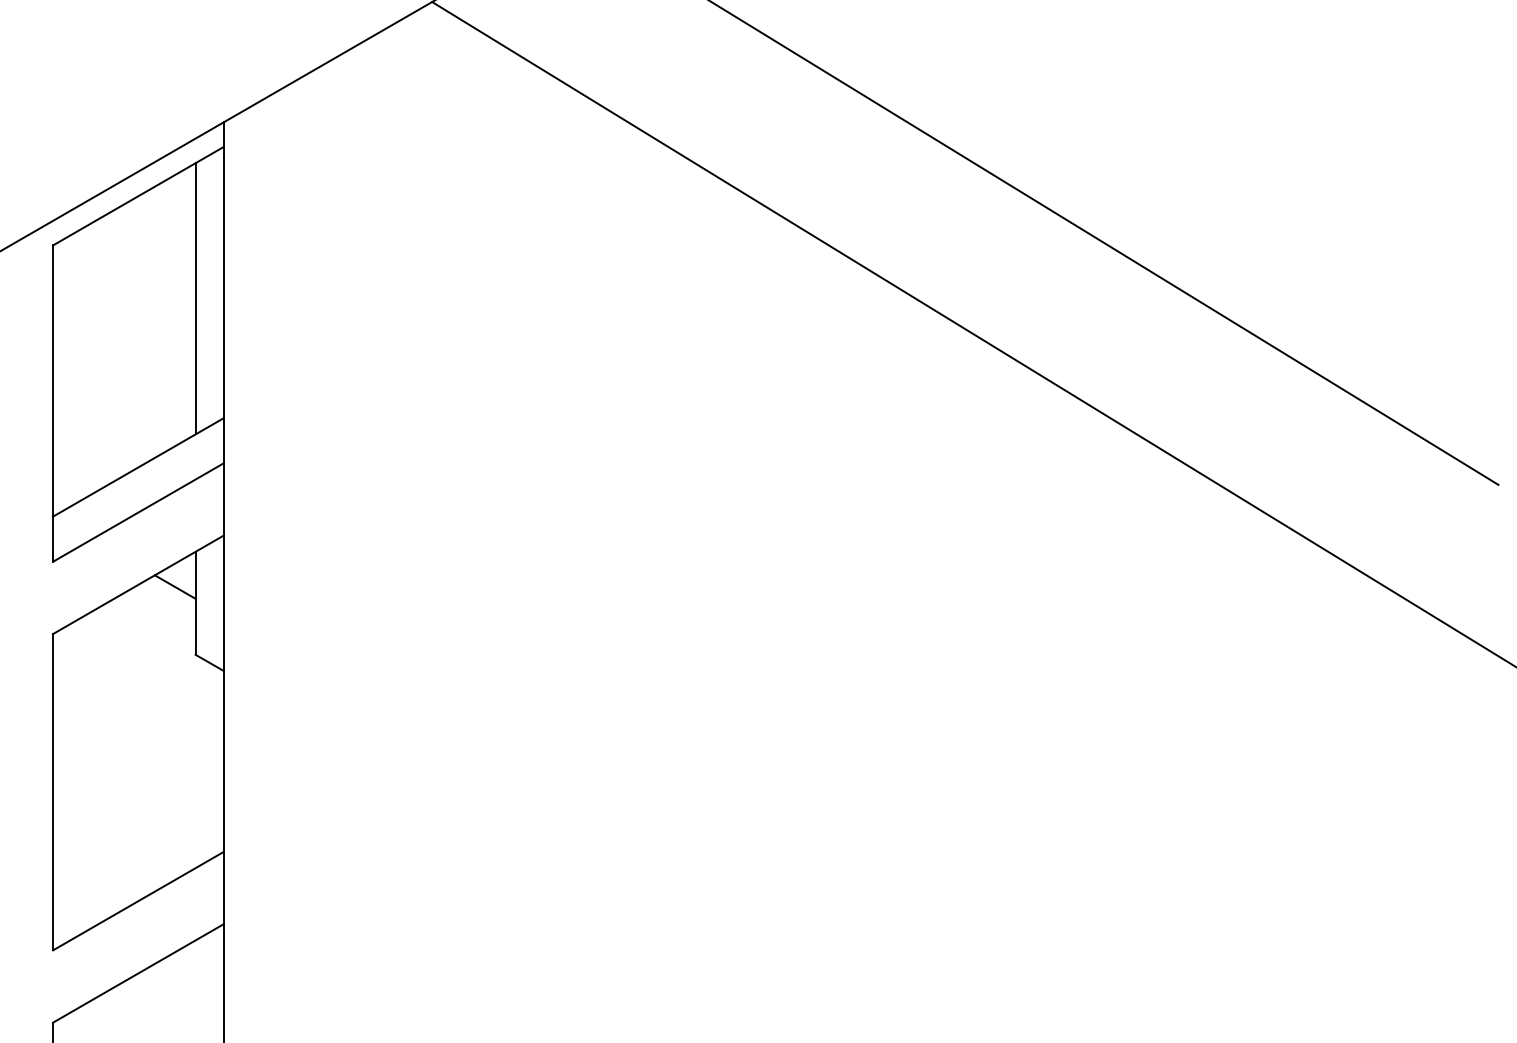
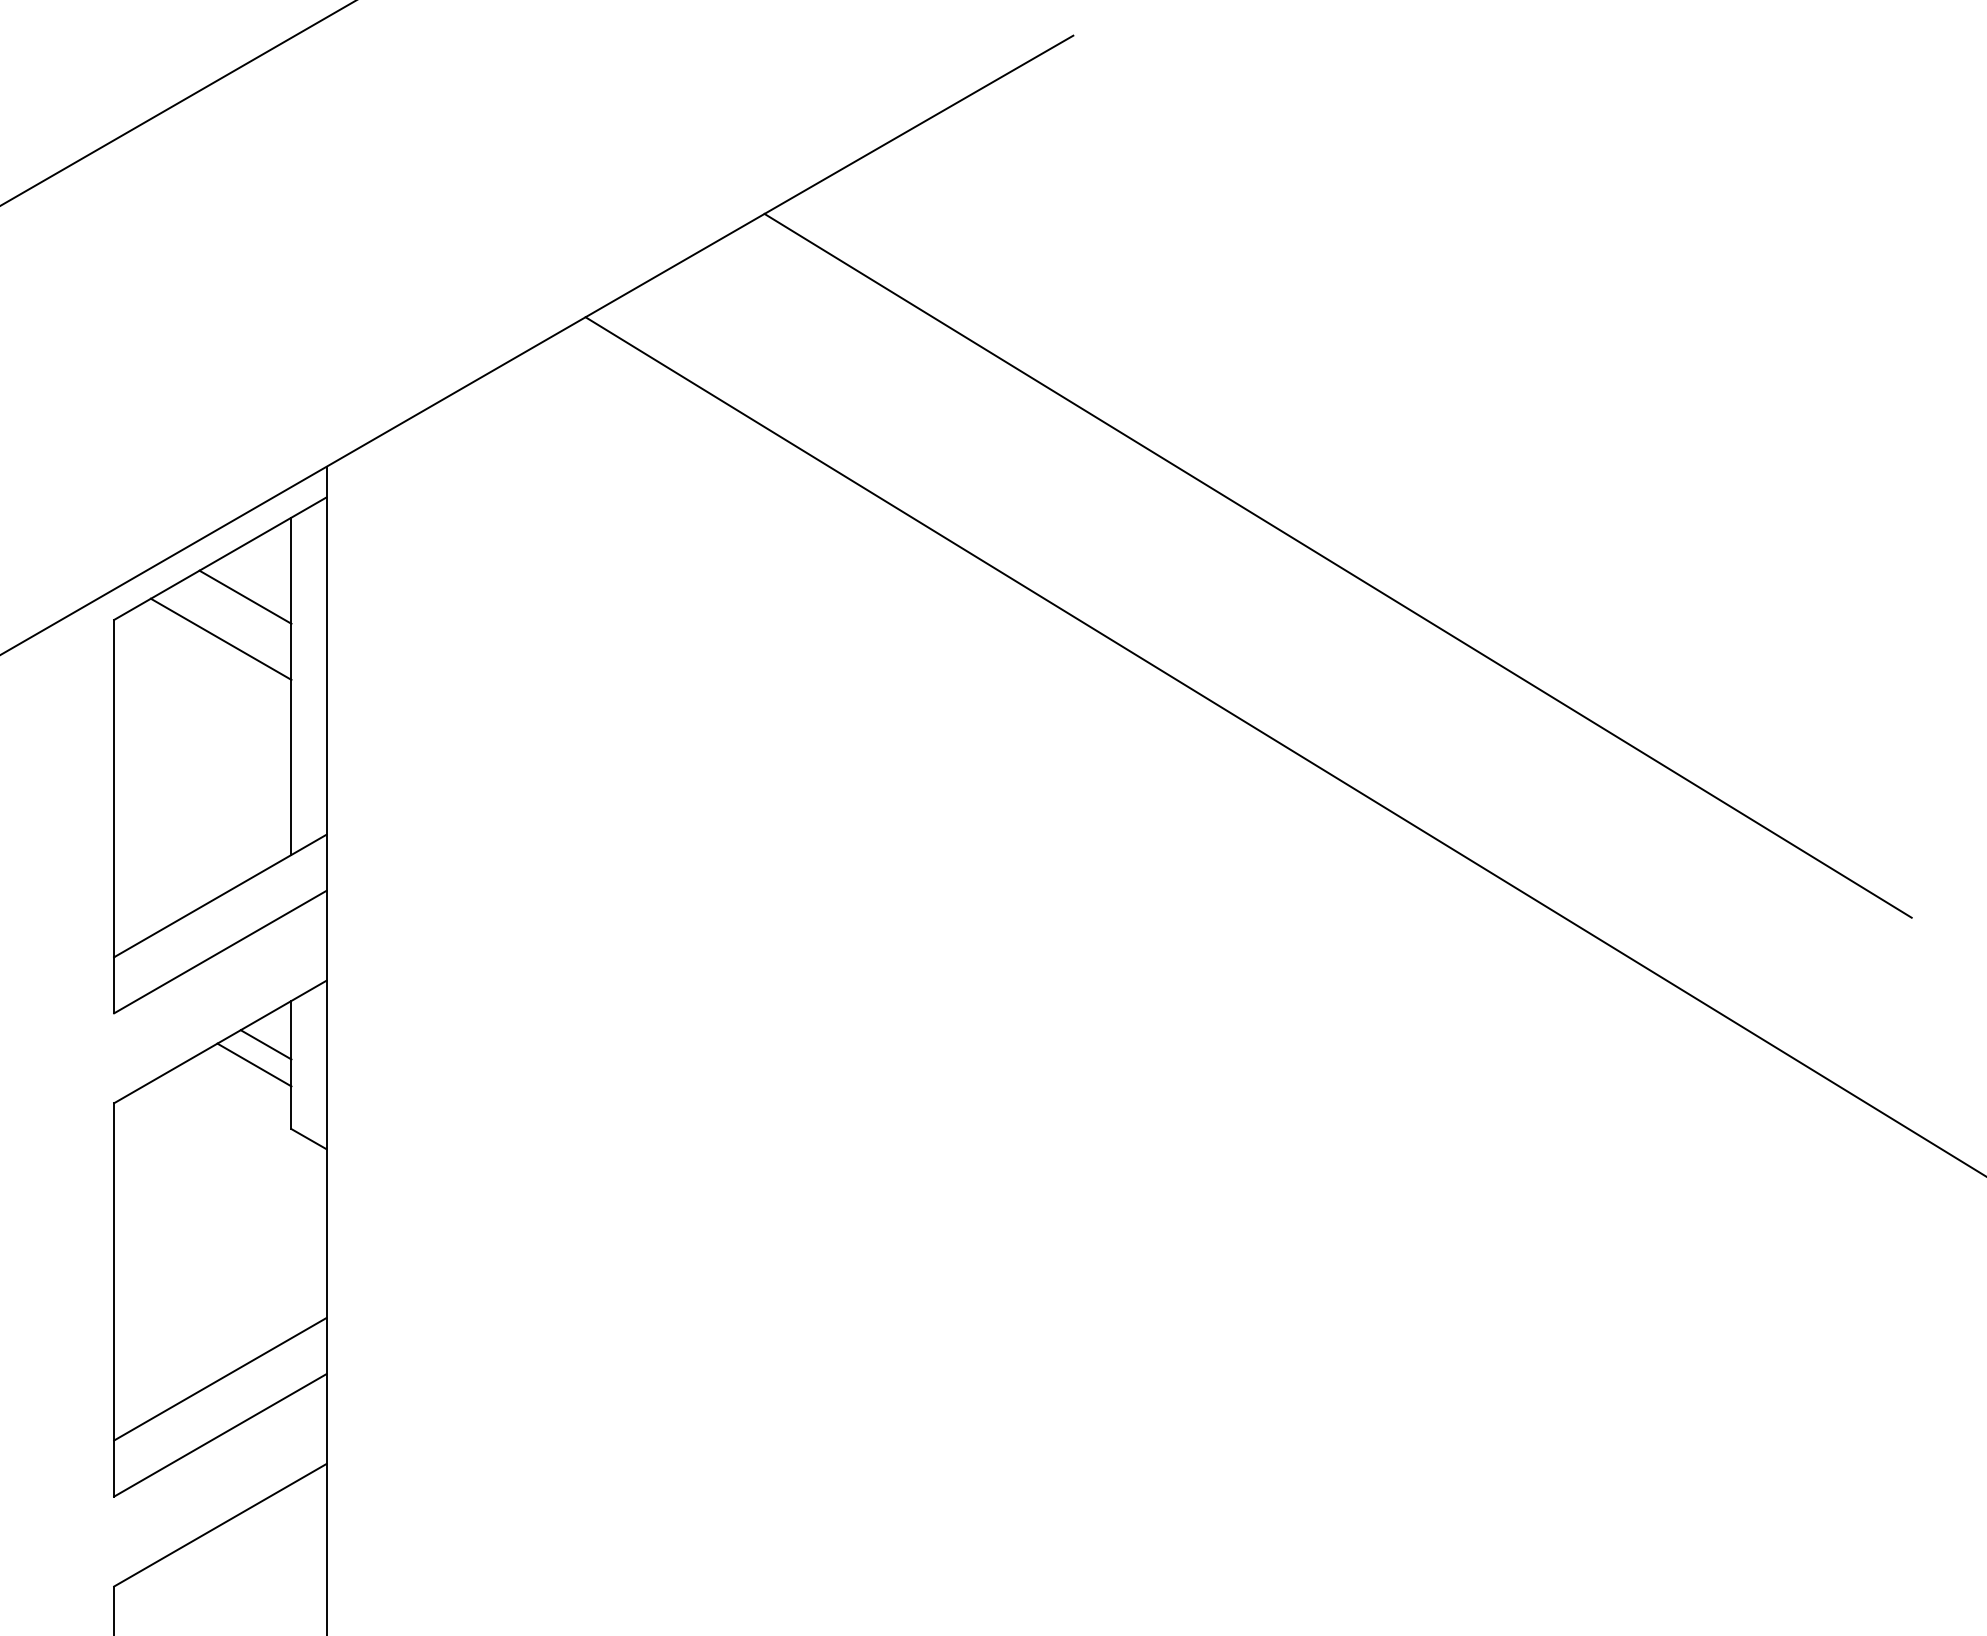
line: (158, 226) -> (245, 596), added
line: (138, 260) -> (220, 638), added
line: (165, 602) -> (254, 1064), added
line: (138, 855) -> (220, 1378), added

